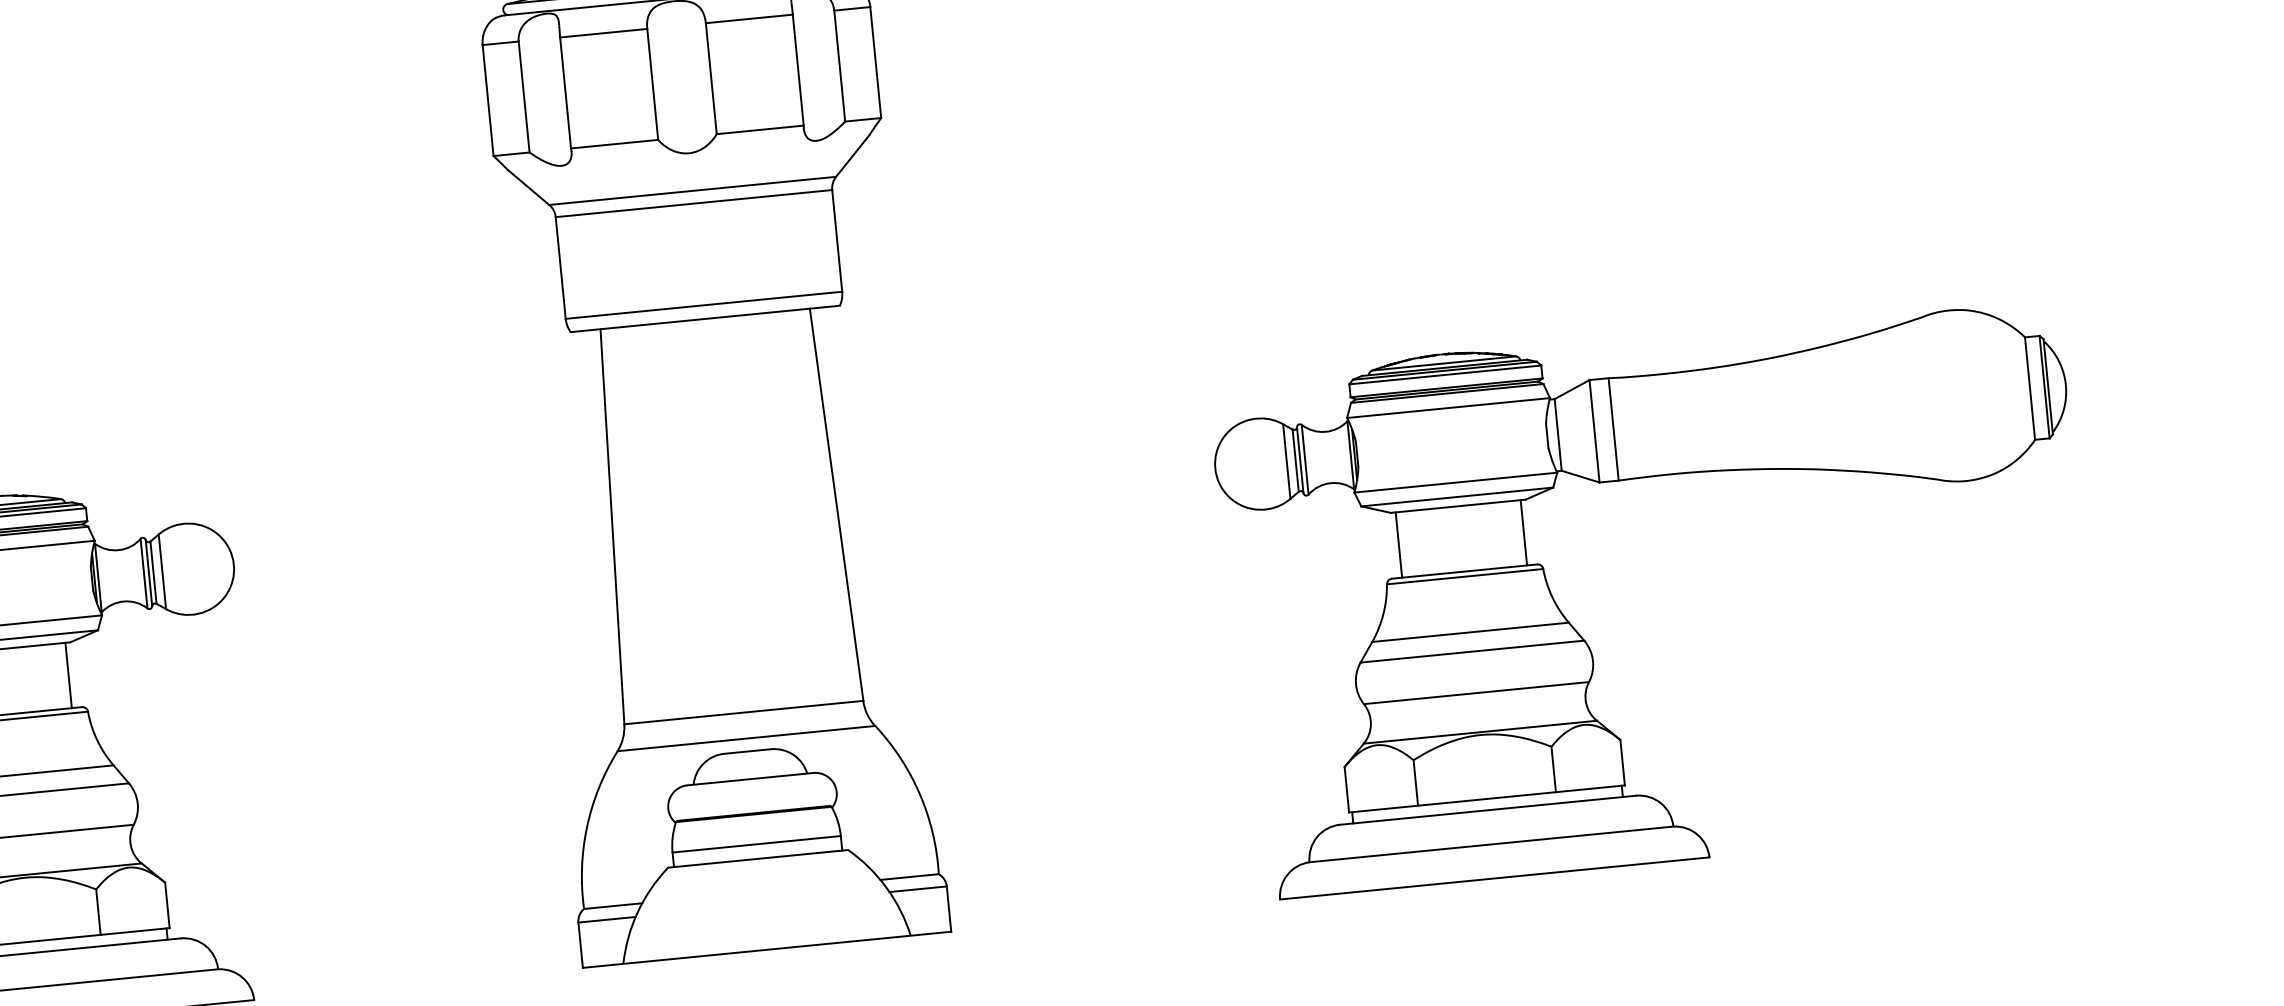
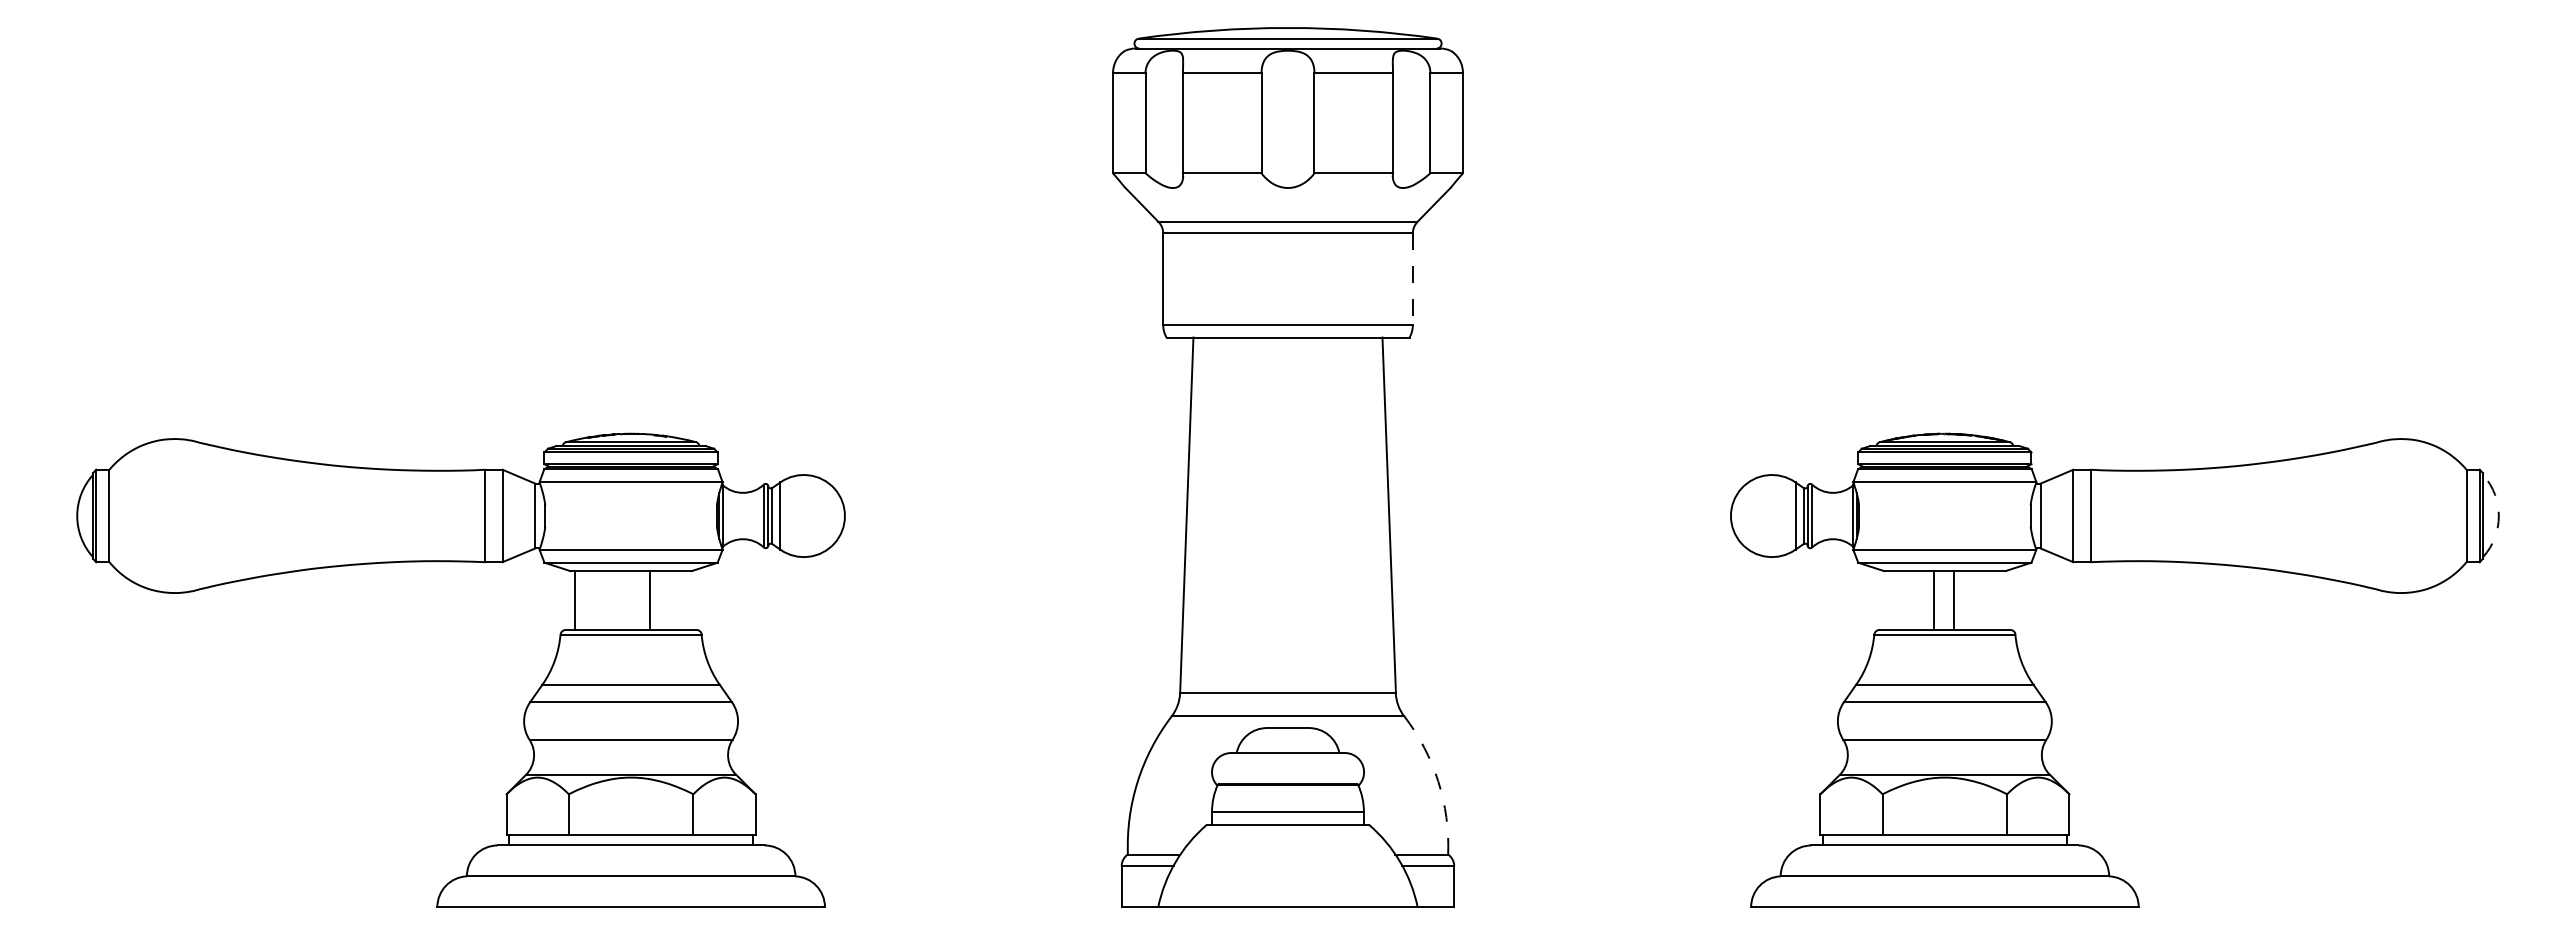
line: (836, 241) -> (1412, 279), solid -> dashed
arc: (2065, 385) -> (2498, 516), solid -> dashed
line: (1524, 532) -> (1954, 600), moved
line: (1398, 545) -> (1934, 600), moved
line: (68, 675) -> (650, 600), moved
arc: (920, 794) -> (1438, 781), solid -> dashed

